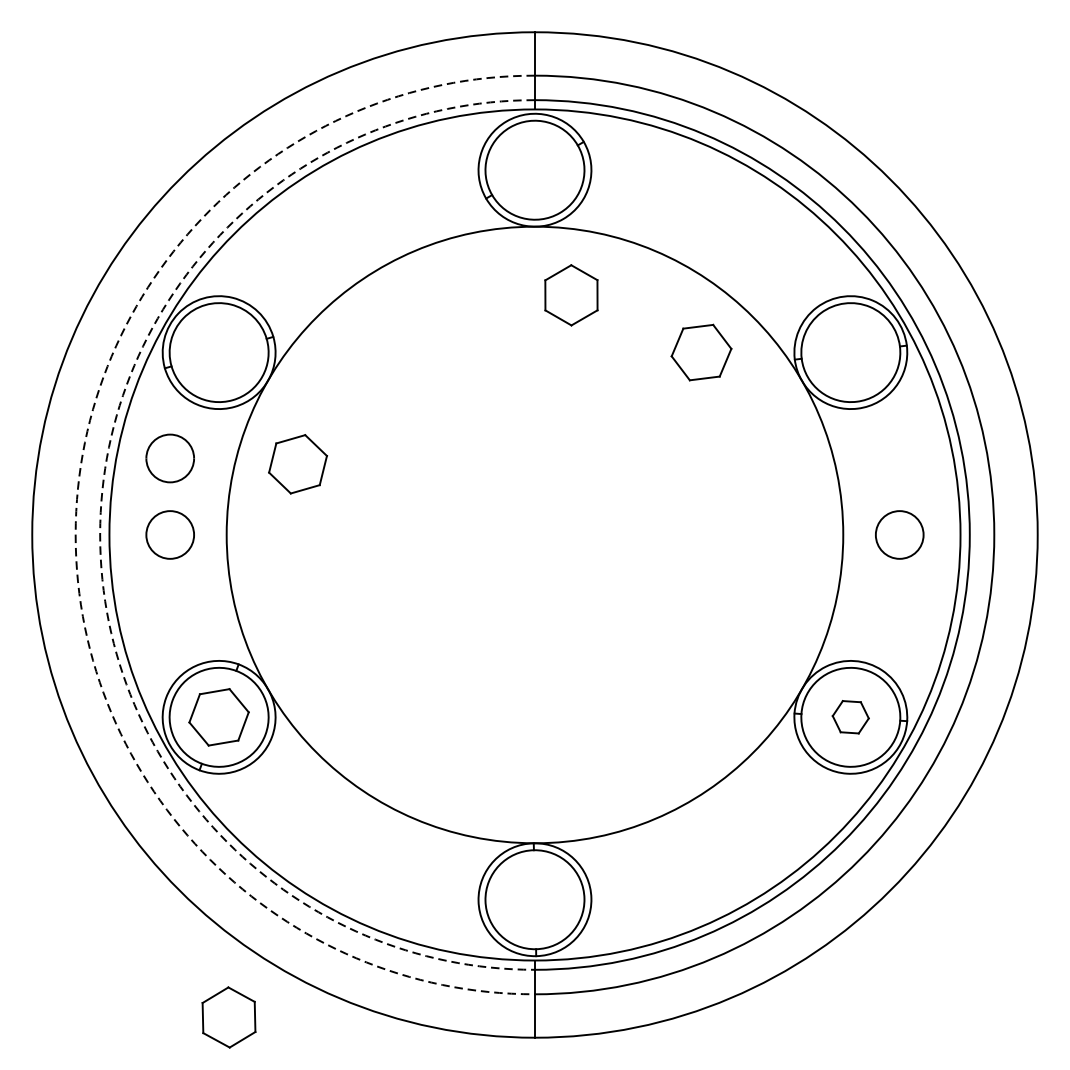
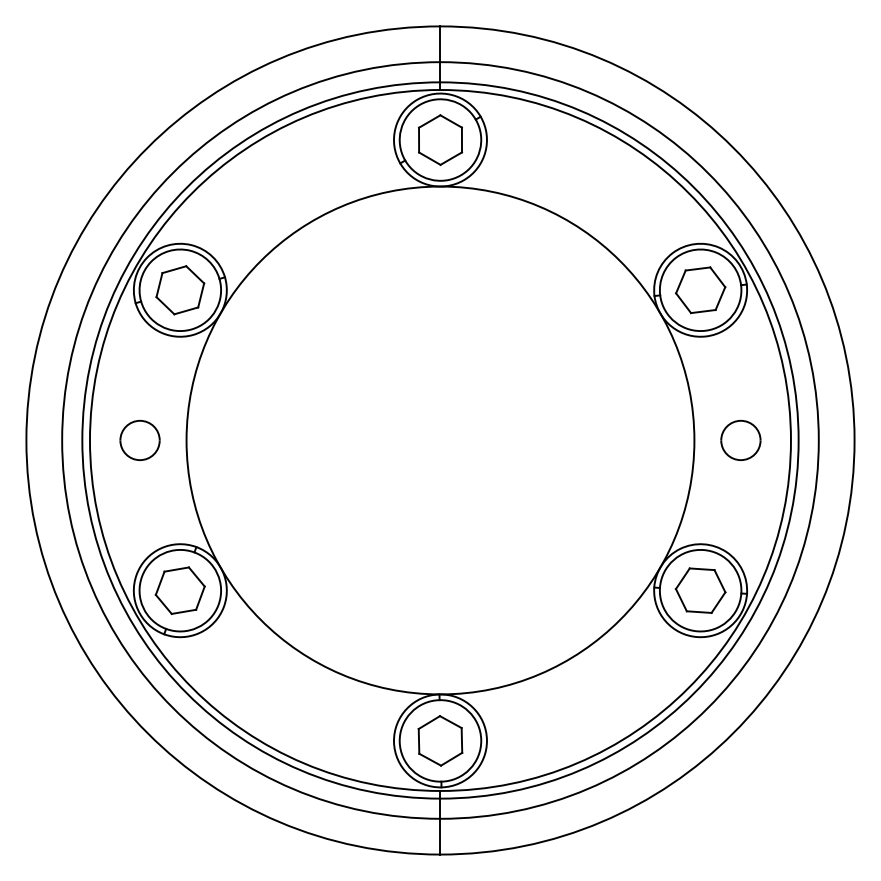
part: (571, 294) -> (440, 139), moved
part: (701, 352) -> (700, 290), moved
part: (169, 457) -> (139, 376), removed
part: (298, 464) -> (180, 290), moved
arc: (76, 535) -> (62, 440), dashed -> solid
arc: (100, 535) -> (82, 440), dashed -> solid
part: (850, 717) -> (700, 590), size x1.67
part: (229, 1016) -> (440, 740), moved

